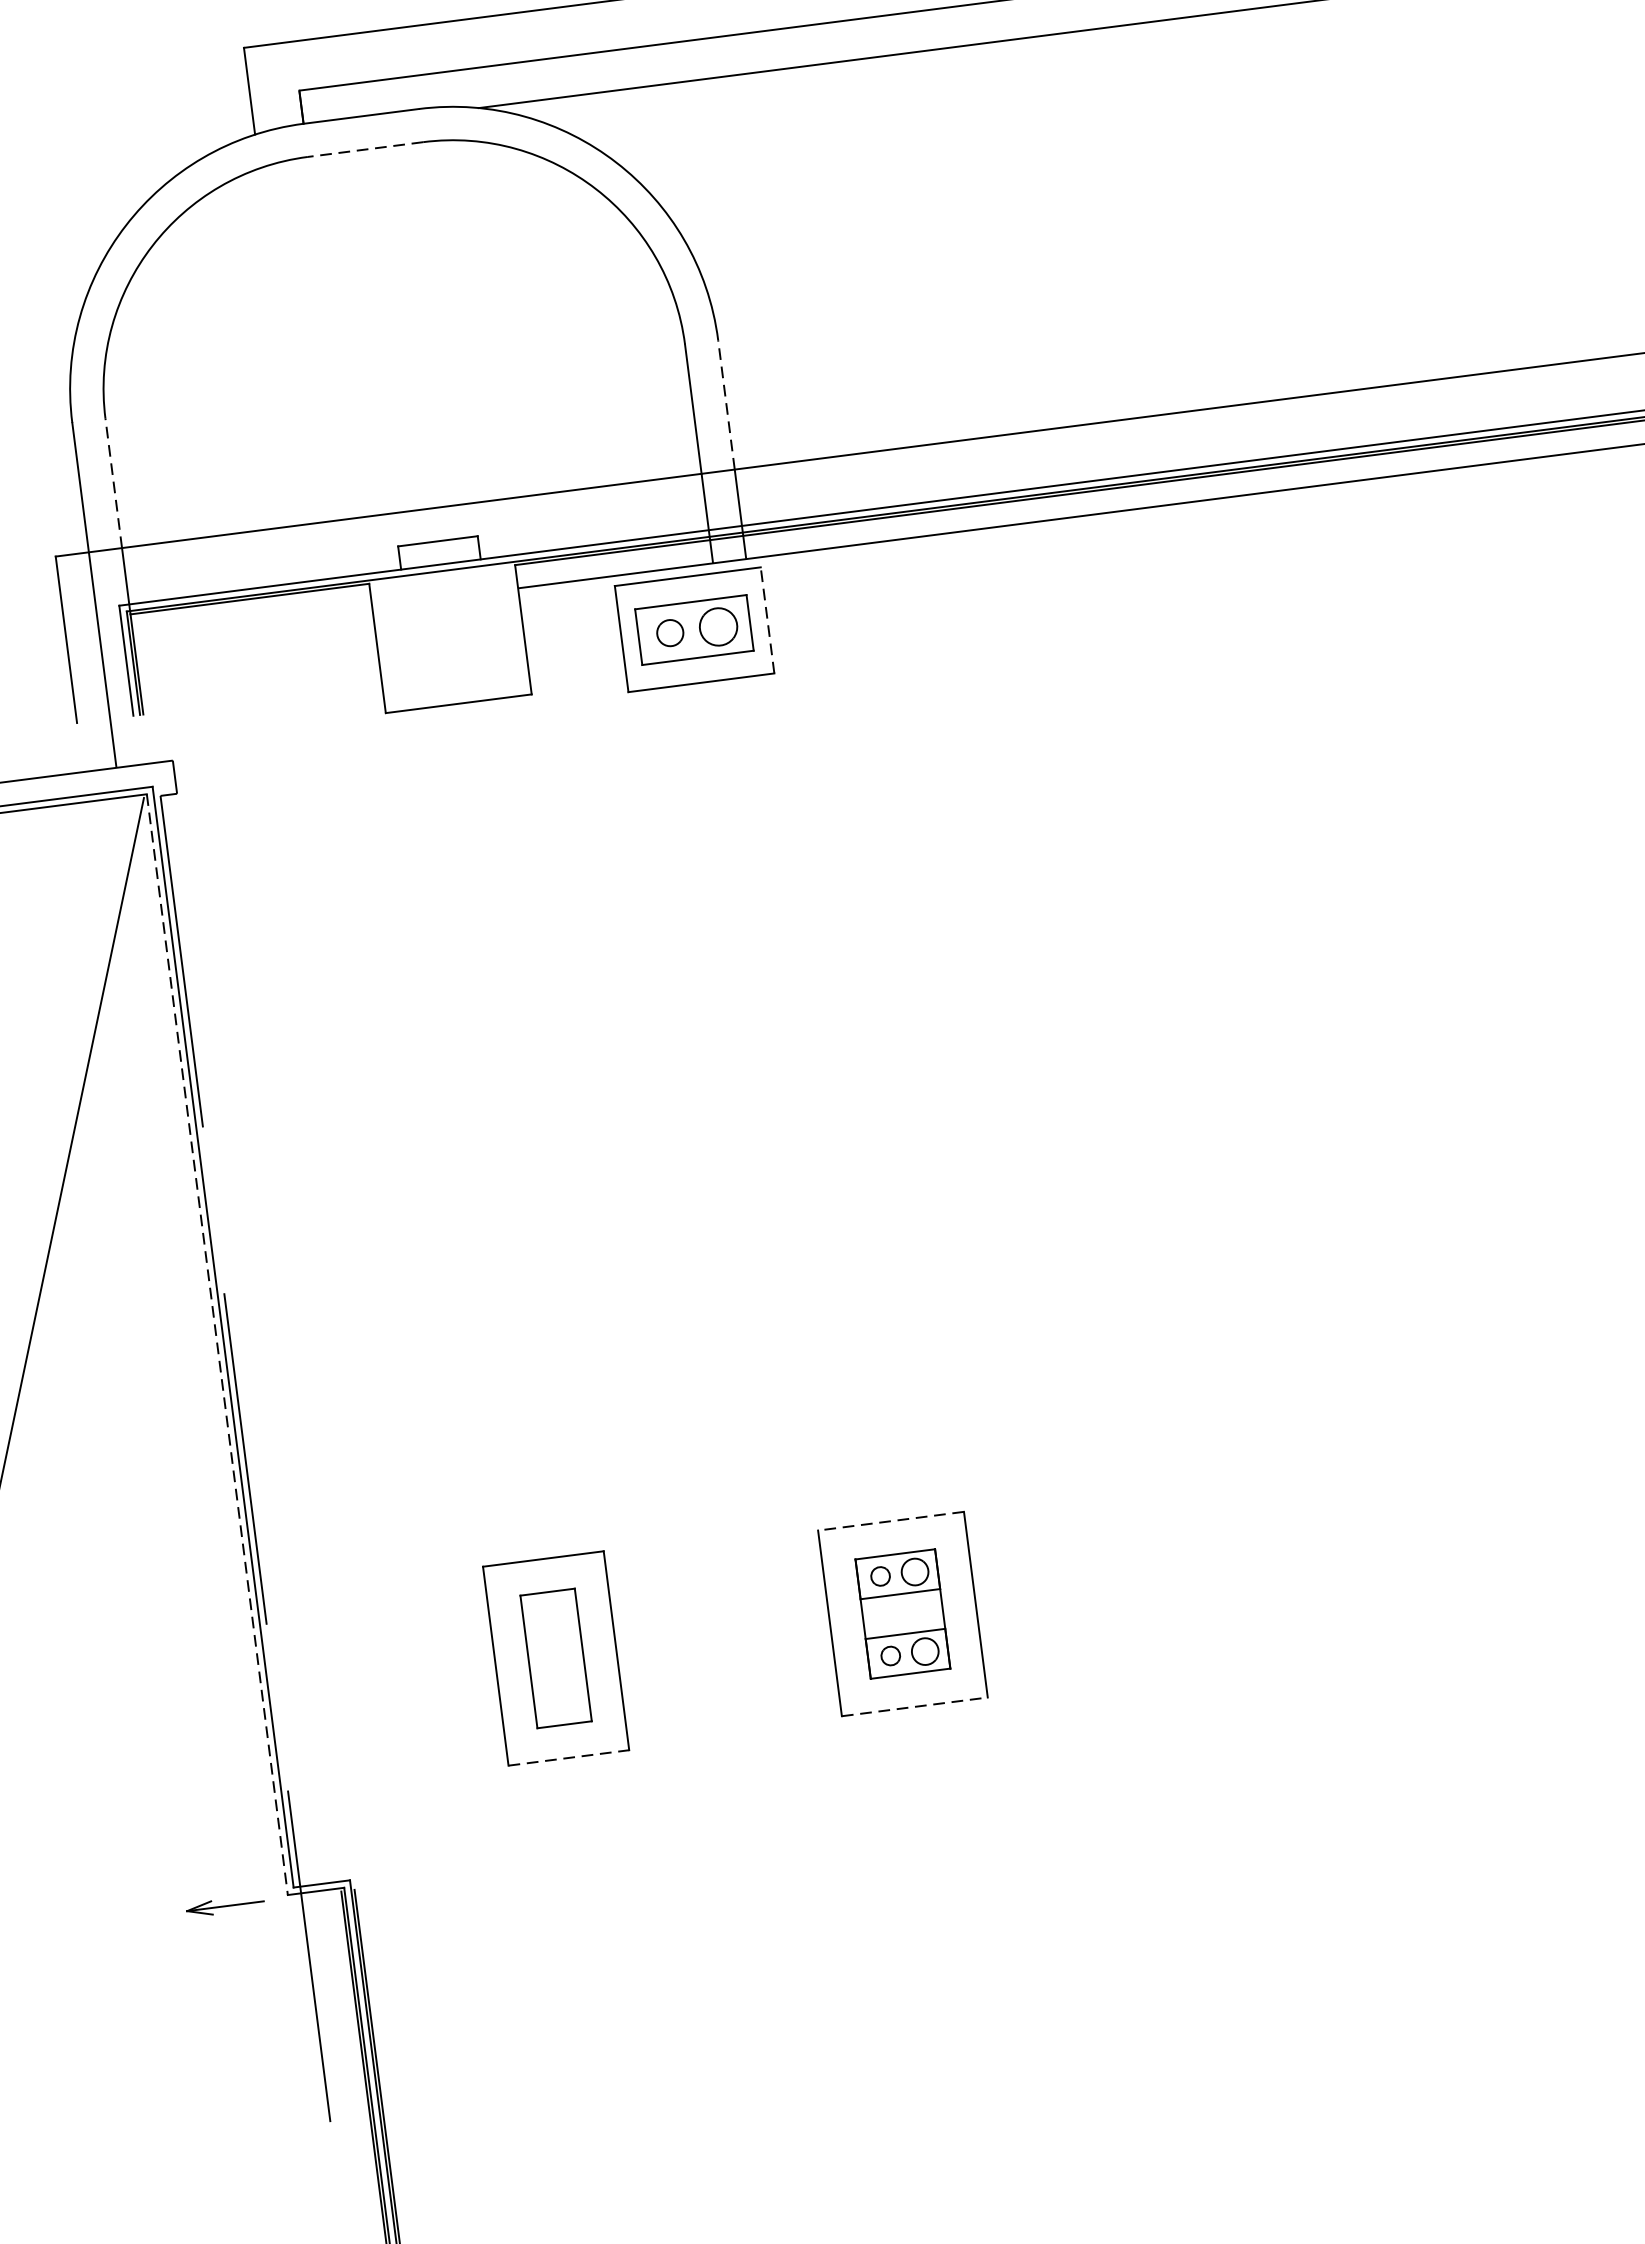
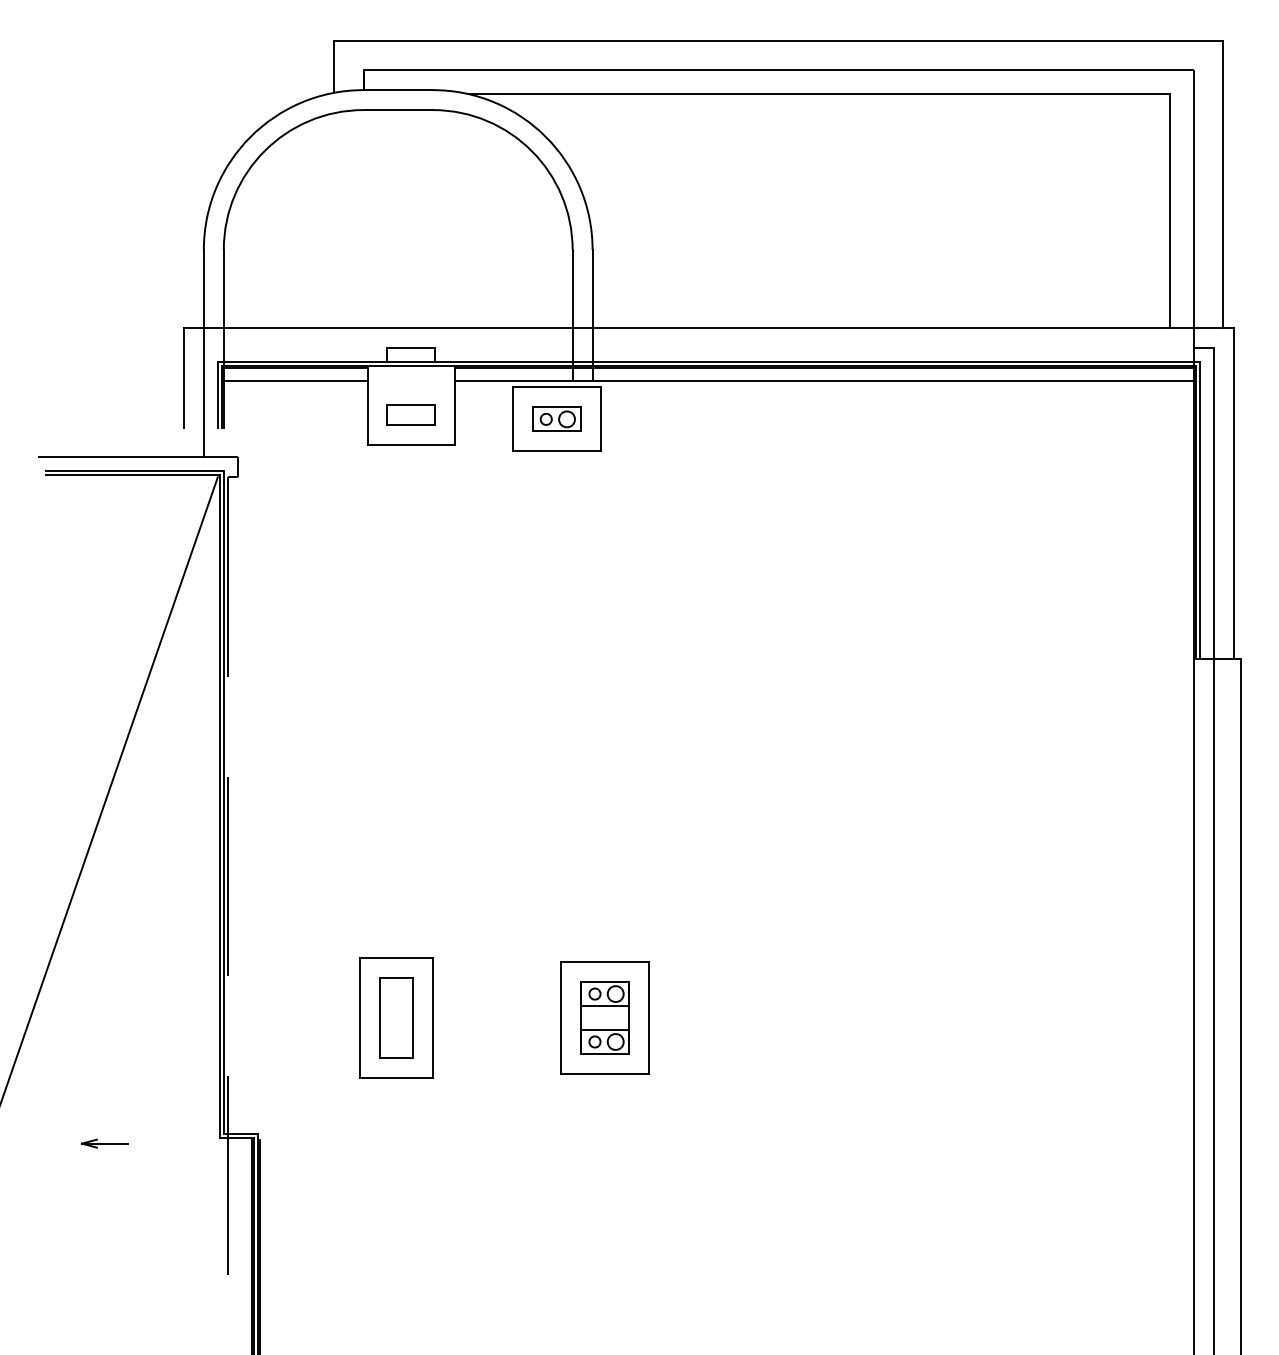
line: (366, 150) -> (398, 110), dashed -> solid
line: (726, 404) -> (592, 288), dashed -> solid
line: (113, 483) -> (223, 288), dashed -> solid
line: (767, 620) -> (600, 419), dashed -> solid
line: (252, 622) -> (295, 381), added
part: (694, 628) -> (556, 418), size x0.71
part: (450, 652) -> (410, 414), added
line: (217, 1346) -> (219, 807), dashed -> solid
line: (891, 1521) -> (605, 962), dashed -> solid
line: (914, 1706) -> (605, 1073), dashed -> solid
line: (570, 1757) -> (397, 1077), dashed -> solid
part: (224, 1906) -> (104, 1143), moved

